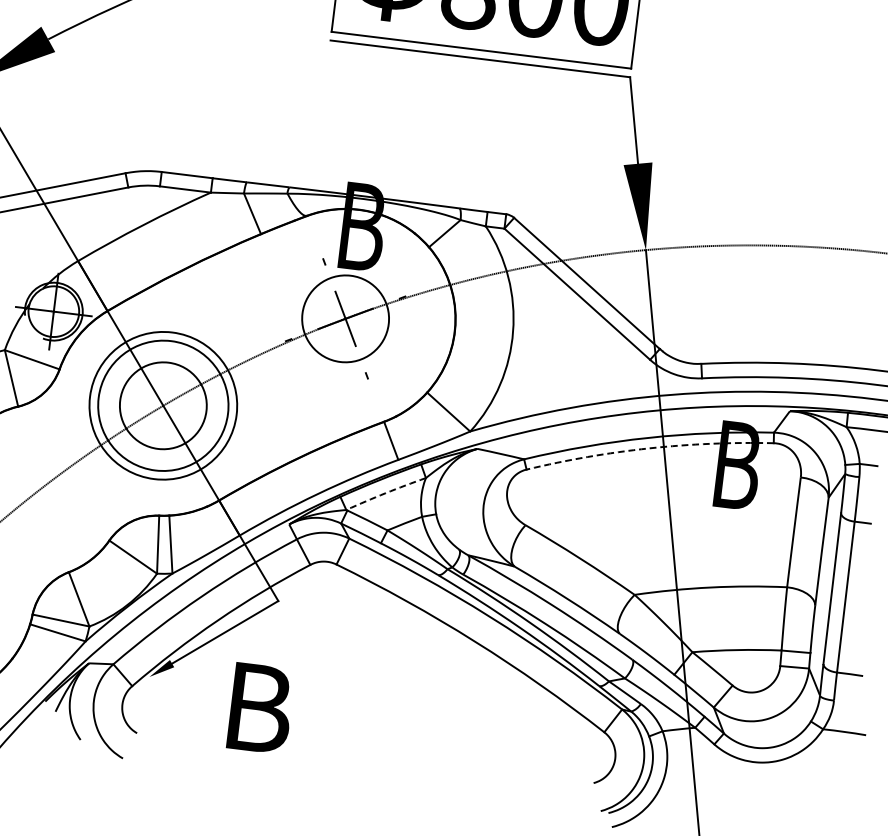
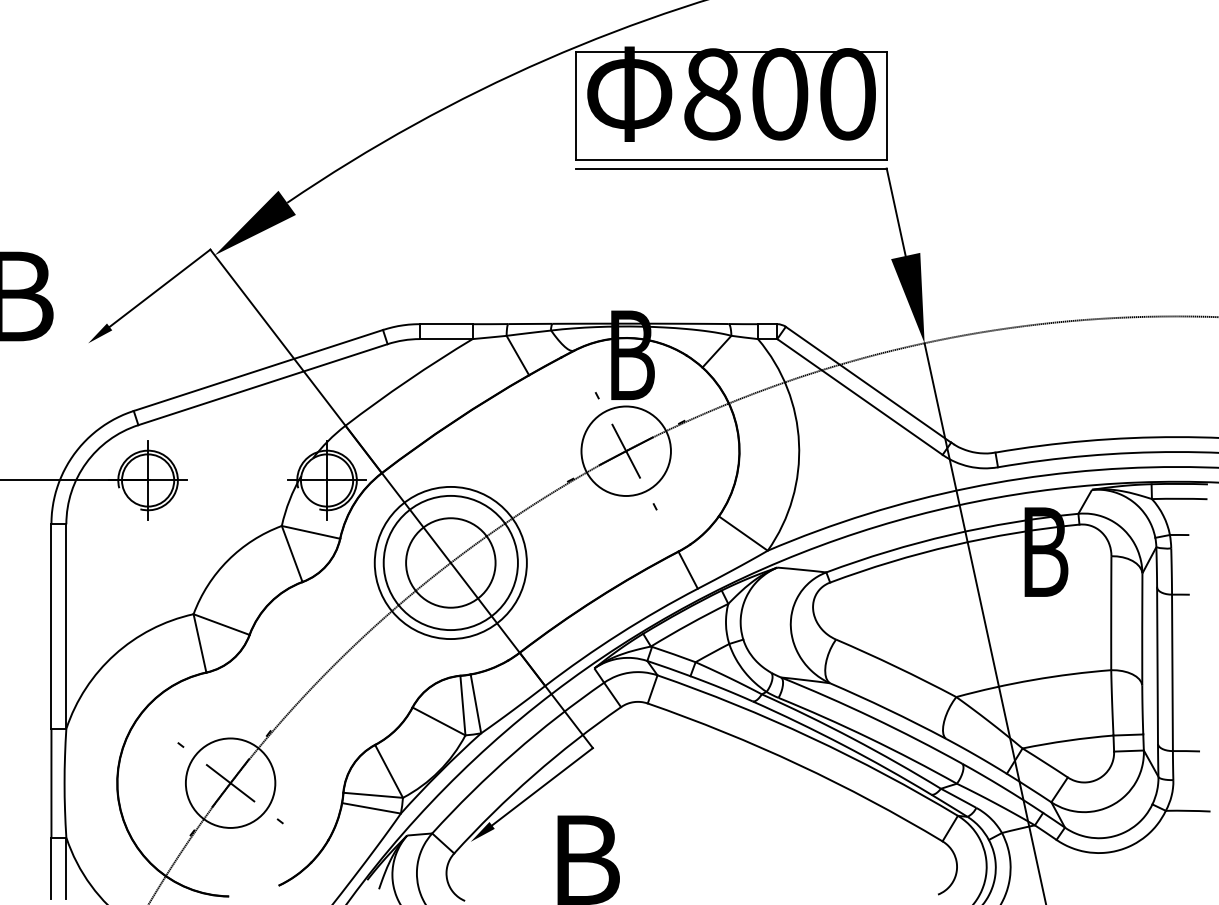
arc: (648, 448) -> (952, 545), dashed -> solid
arc: (386, 493) -> (689, 624), dashed -> solid

